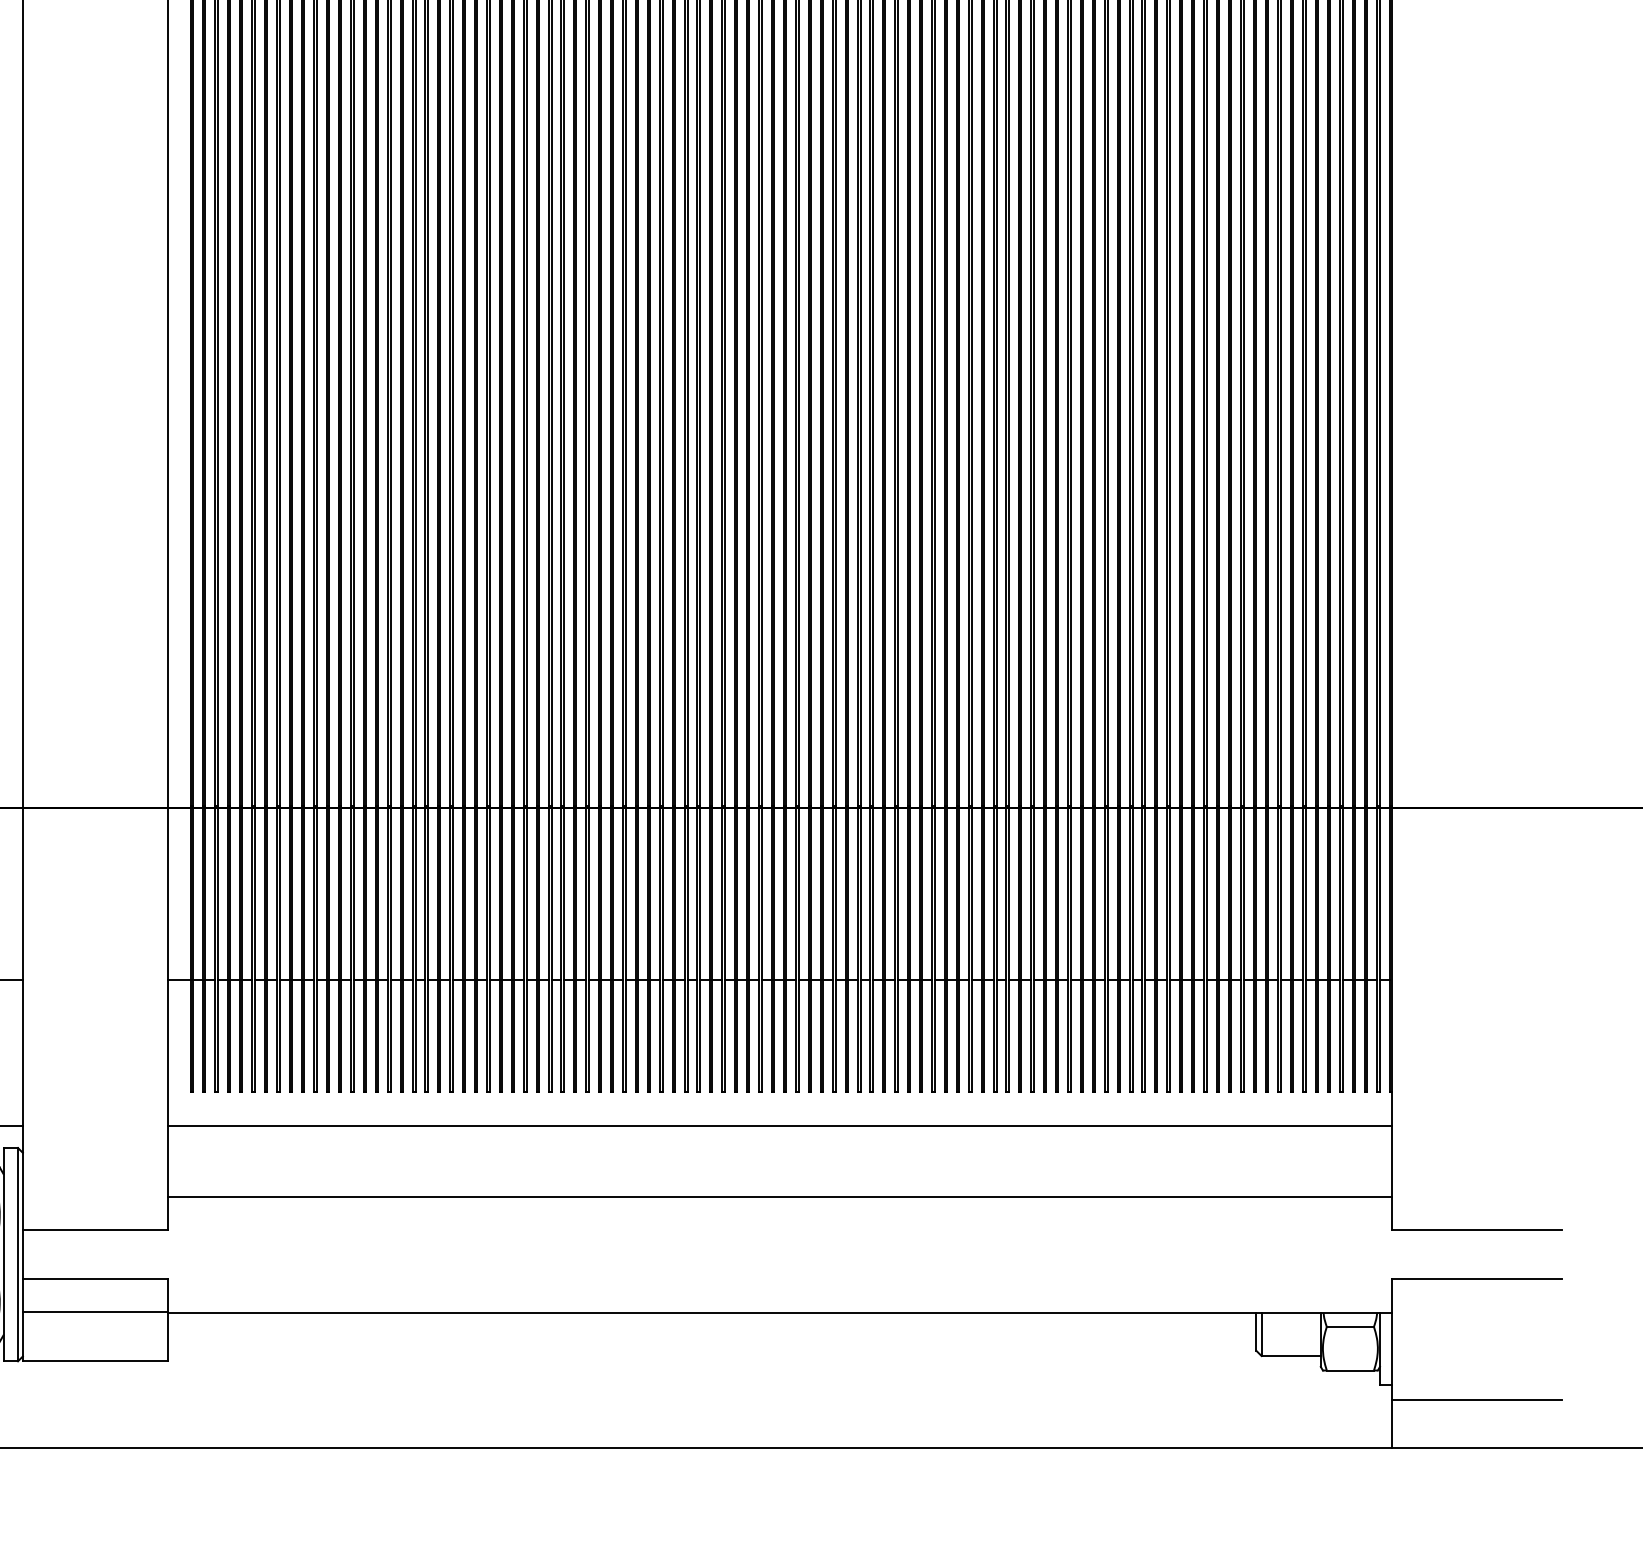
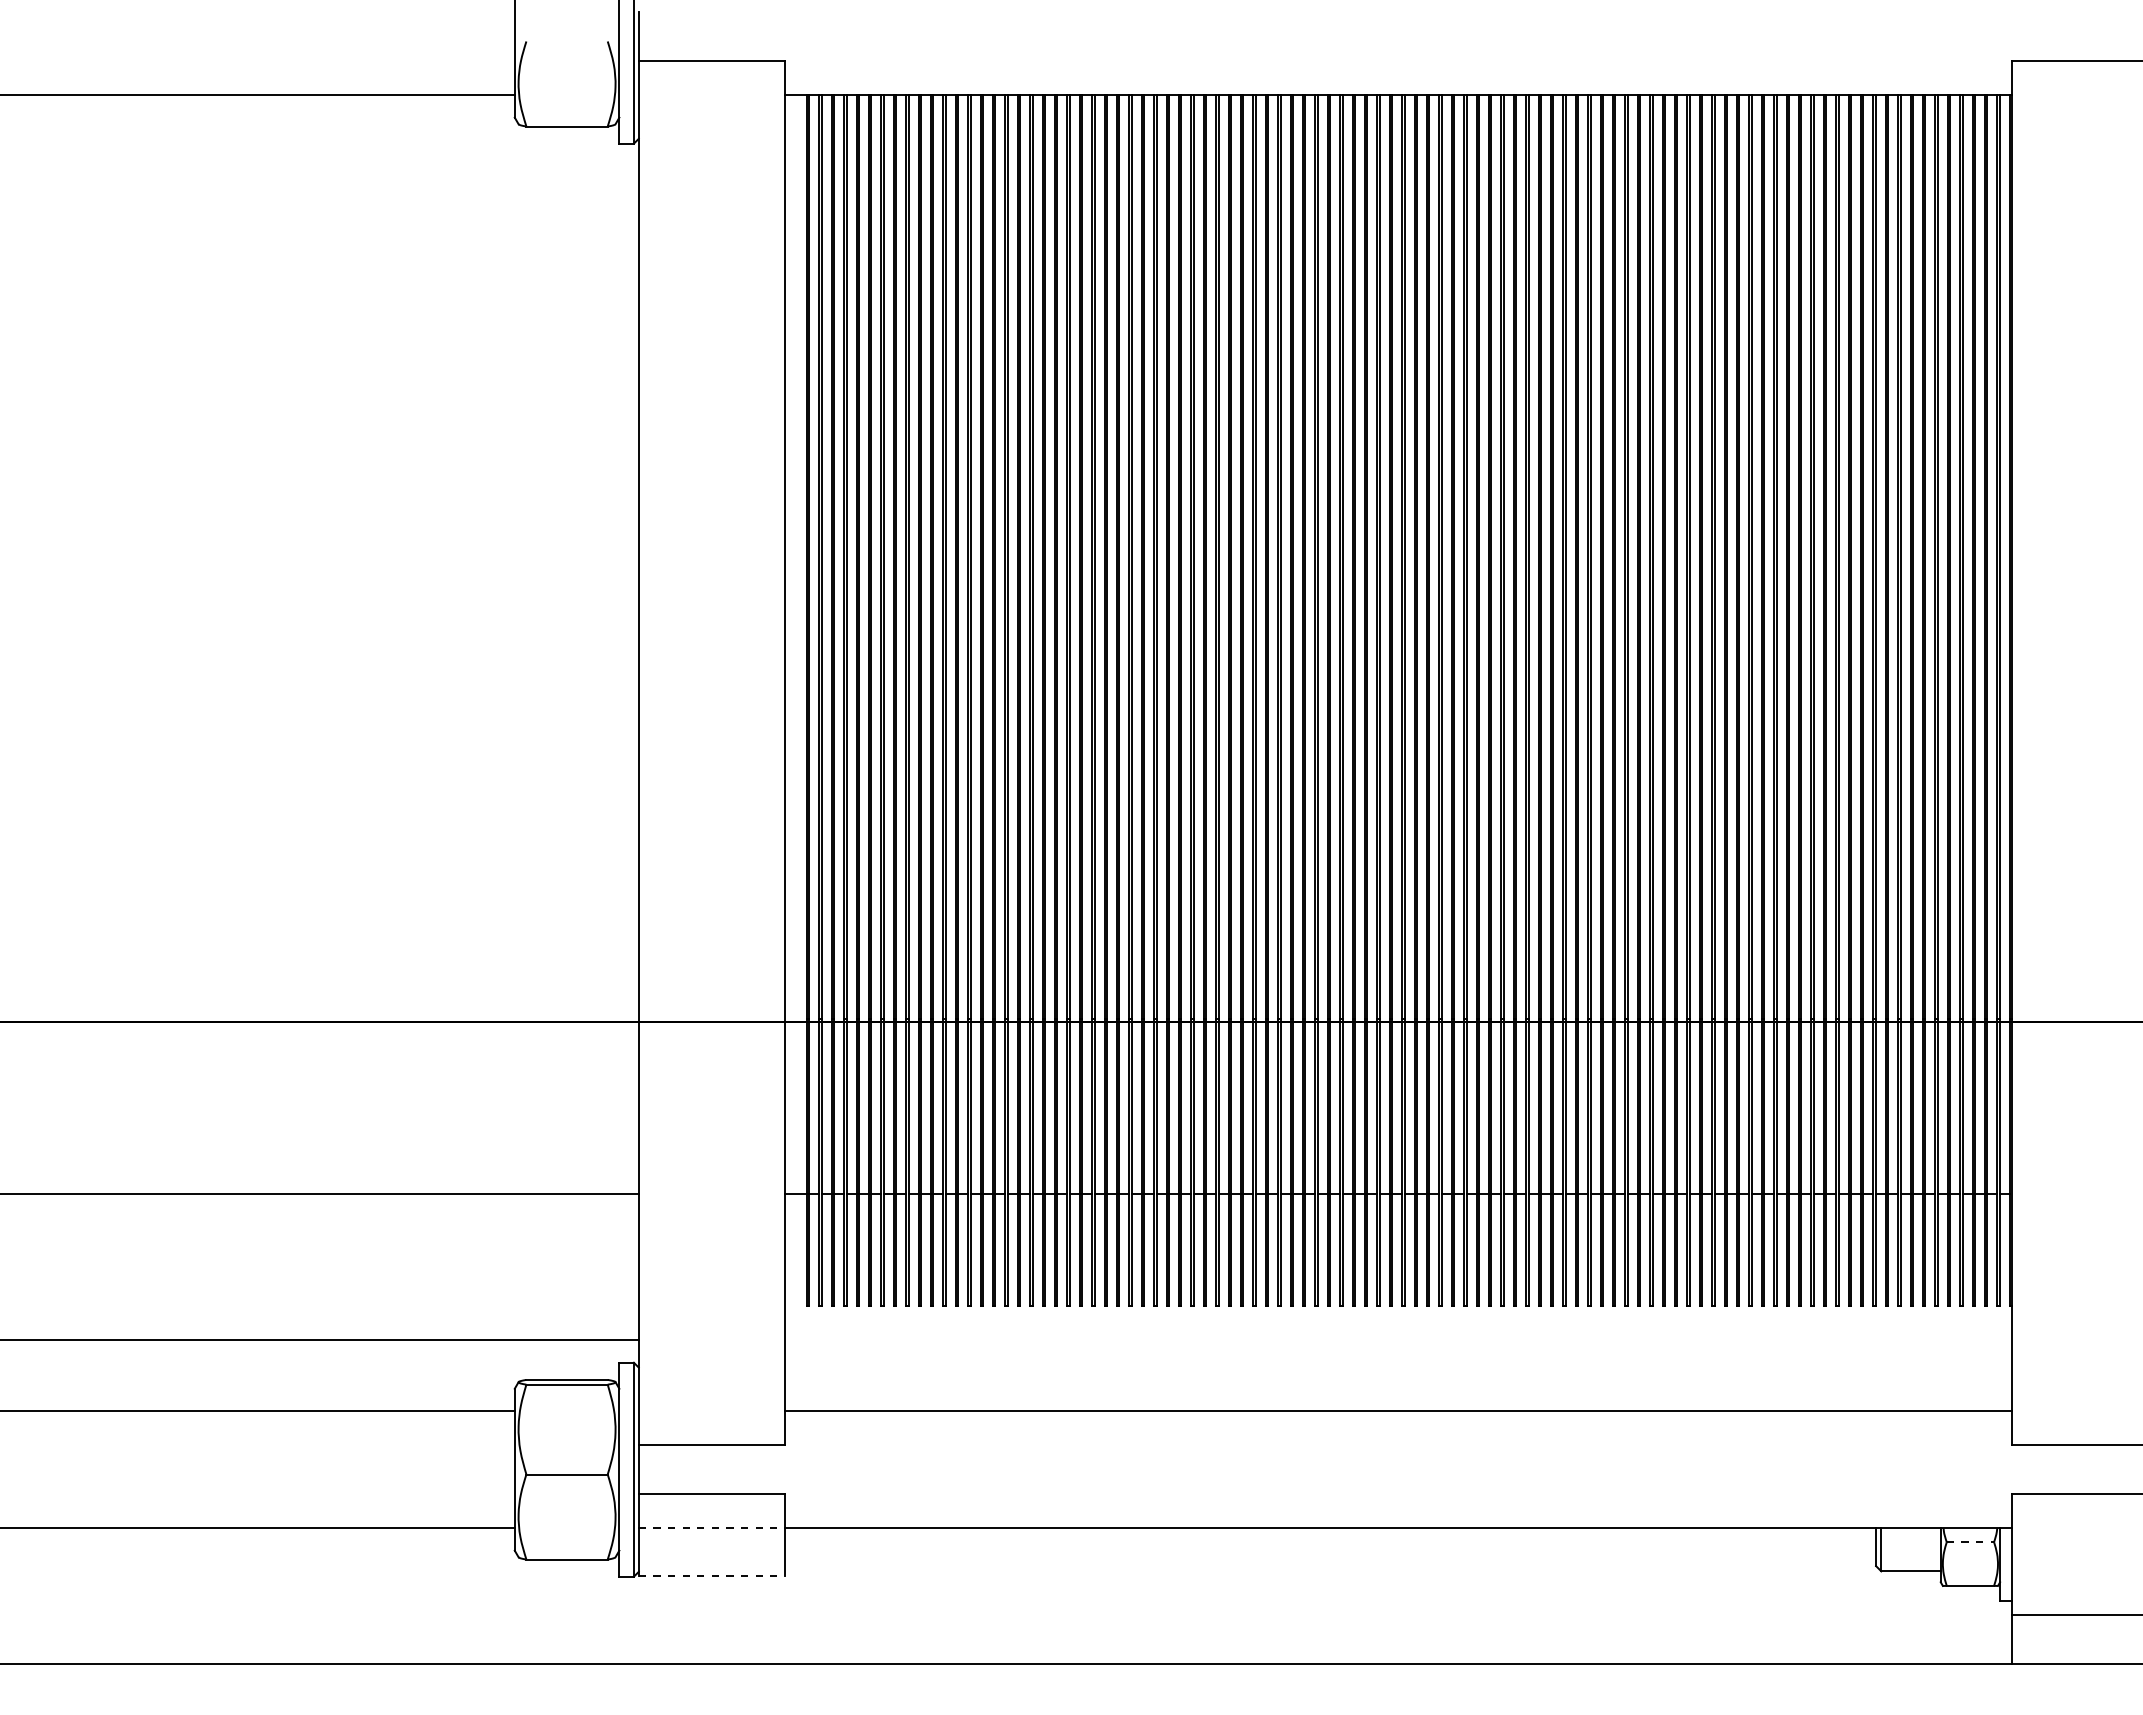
line: (780, 1125) -> (1398, 1340), removed
line: (95, 1312) -> (711, 1527), solid -> dashed
line: (1350, 1327) -> (1970, 1542), solid -> dashed
line: (95, 1361) -> (711, 1576), solid -> dashed

